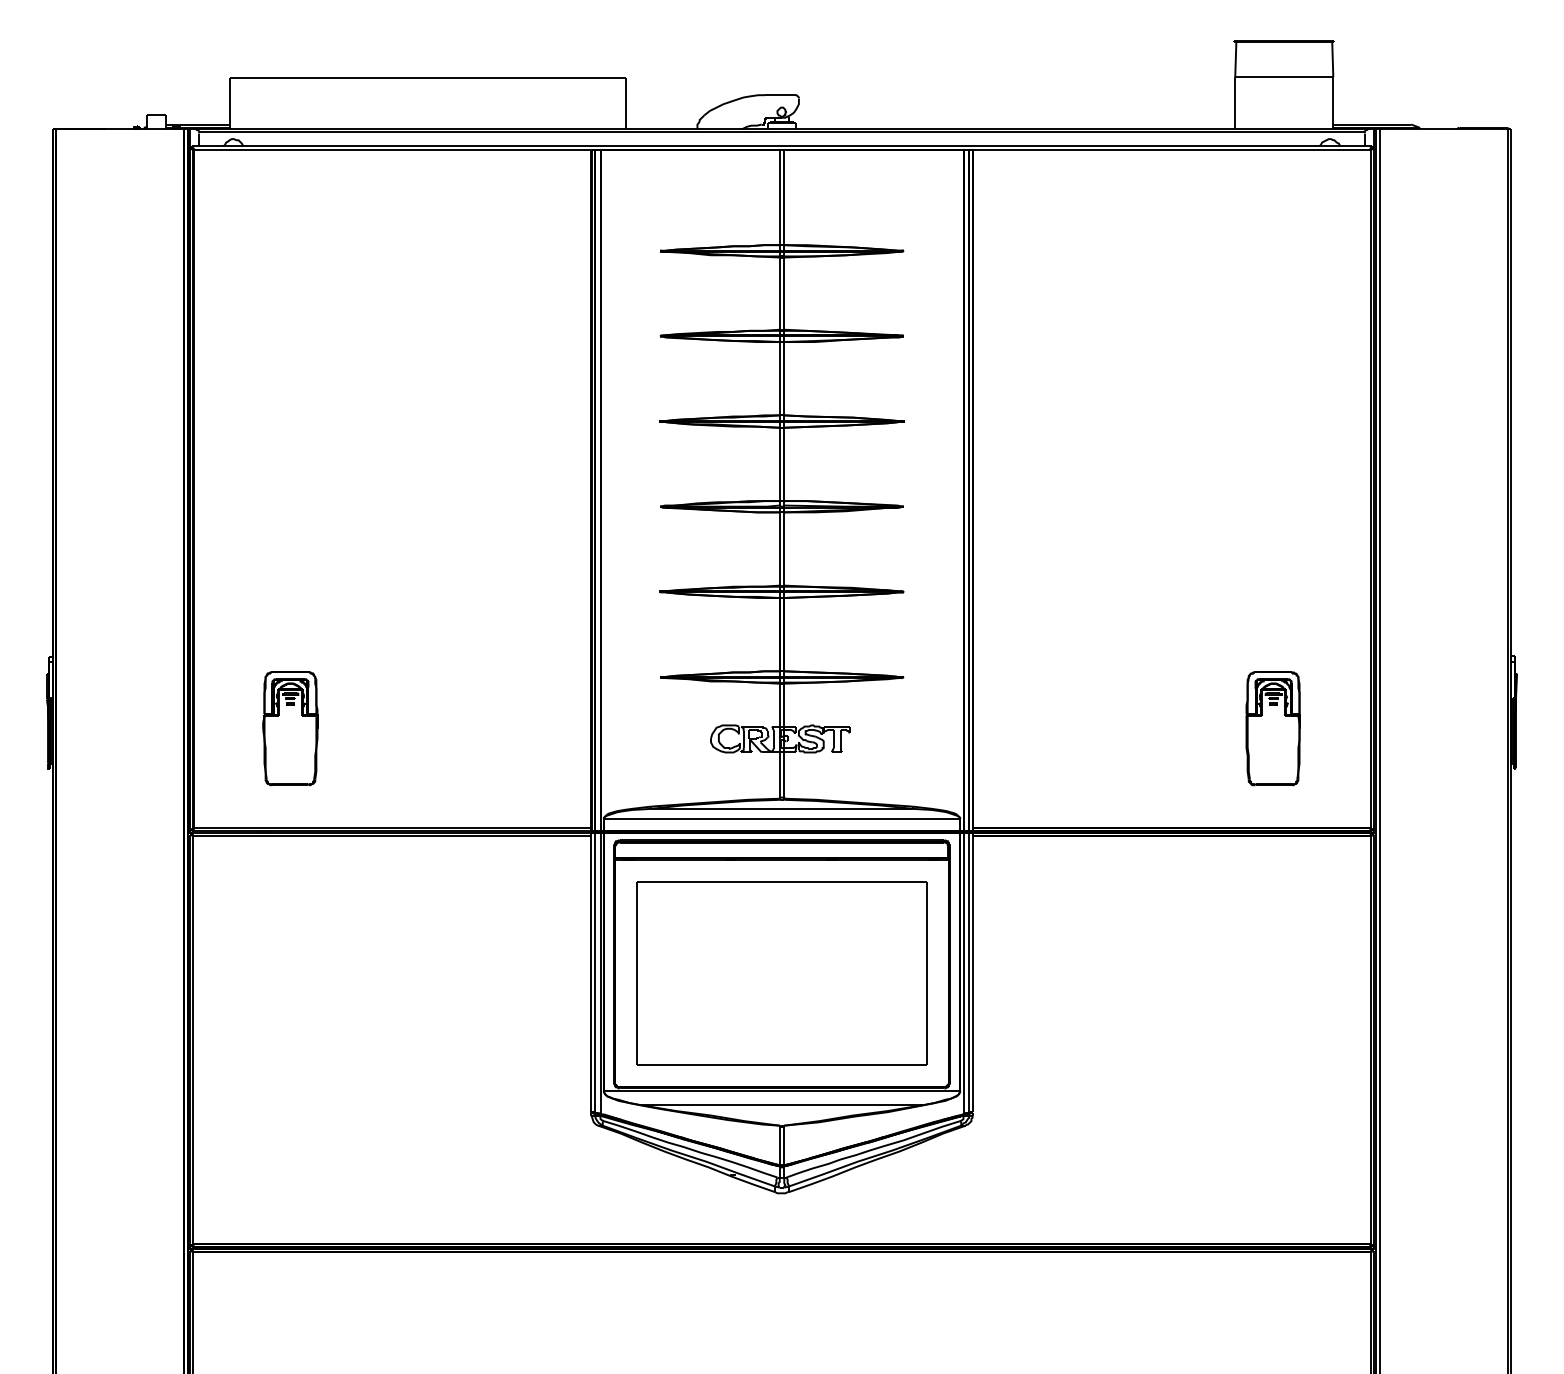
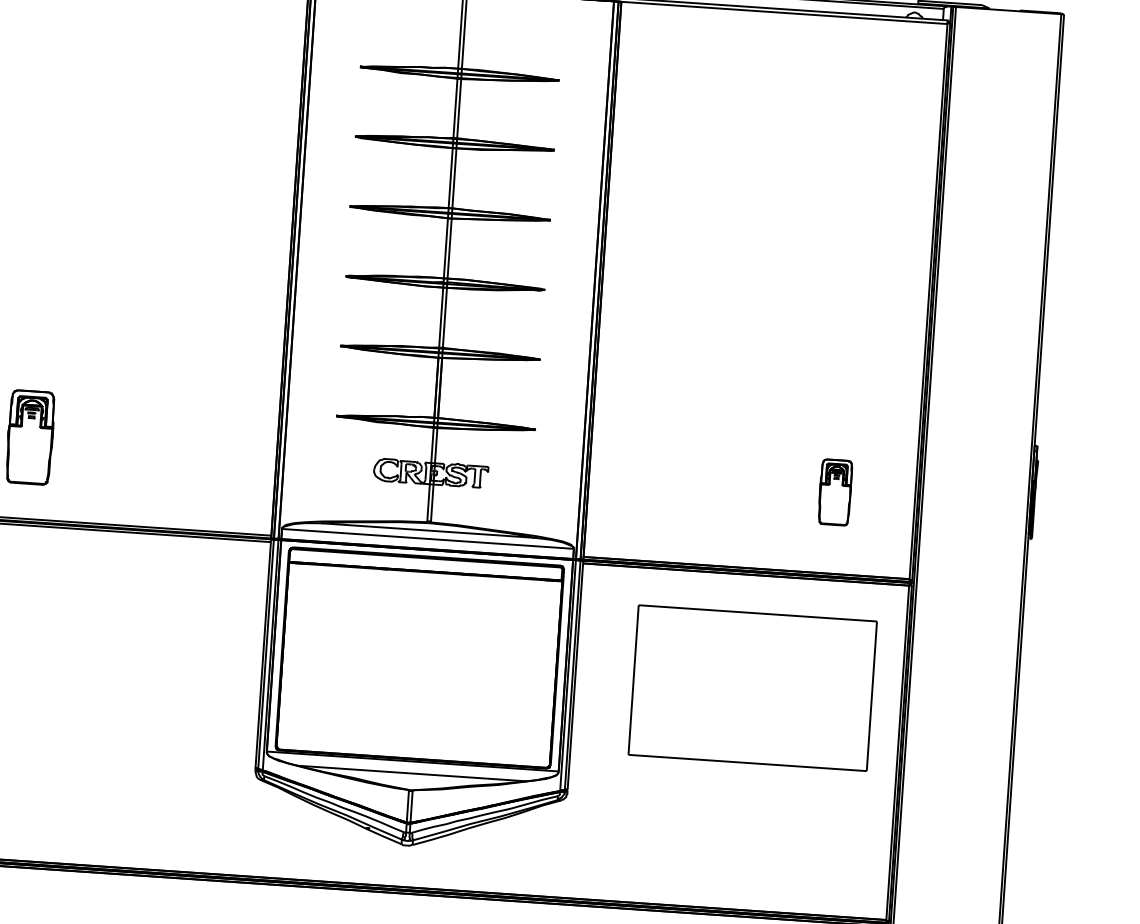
part: (1272, 728) -> (834, 492), size x0.7
part: (781, 973) -> (752, 688), moved

